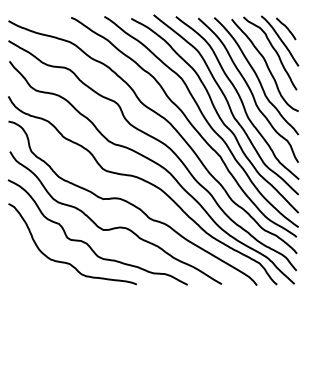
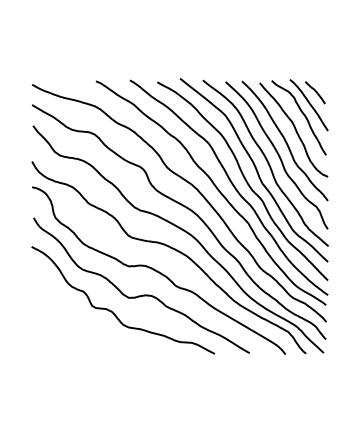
curve: (66, 261) -> (91, 330), removed

